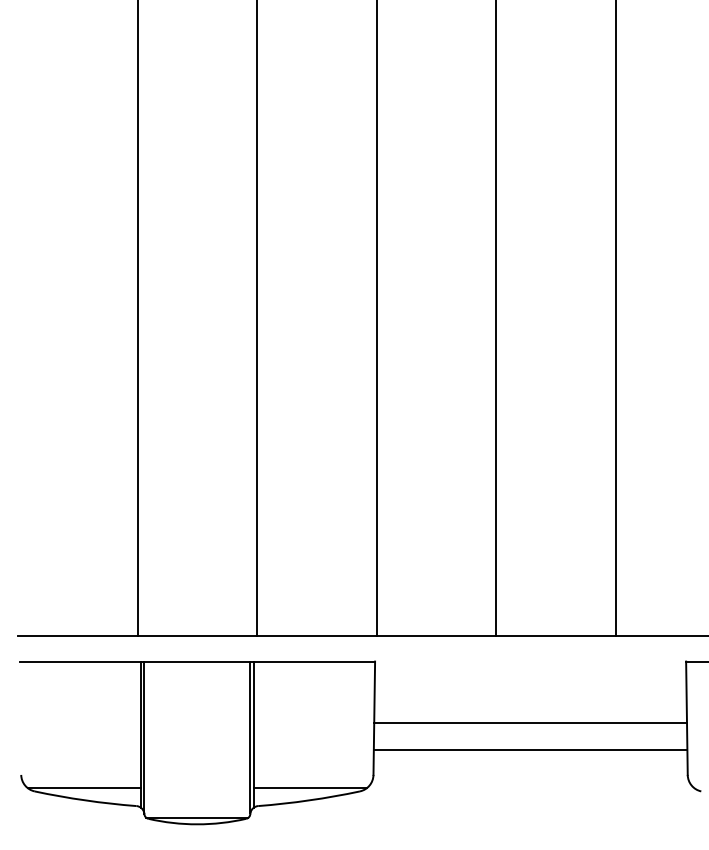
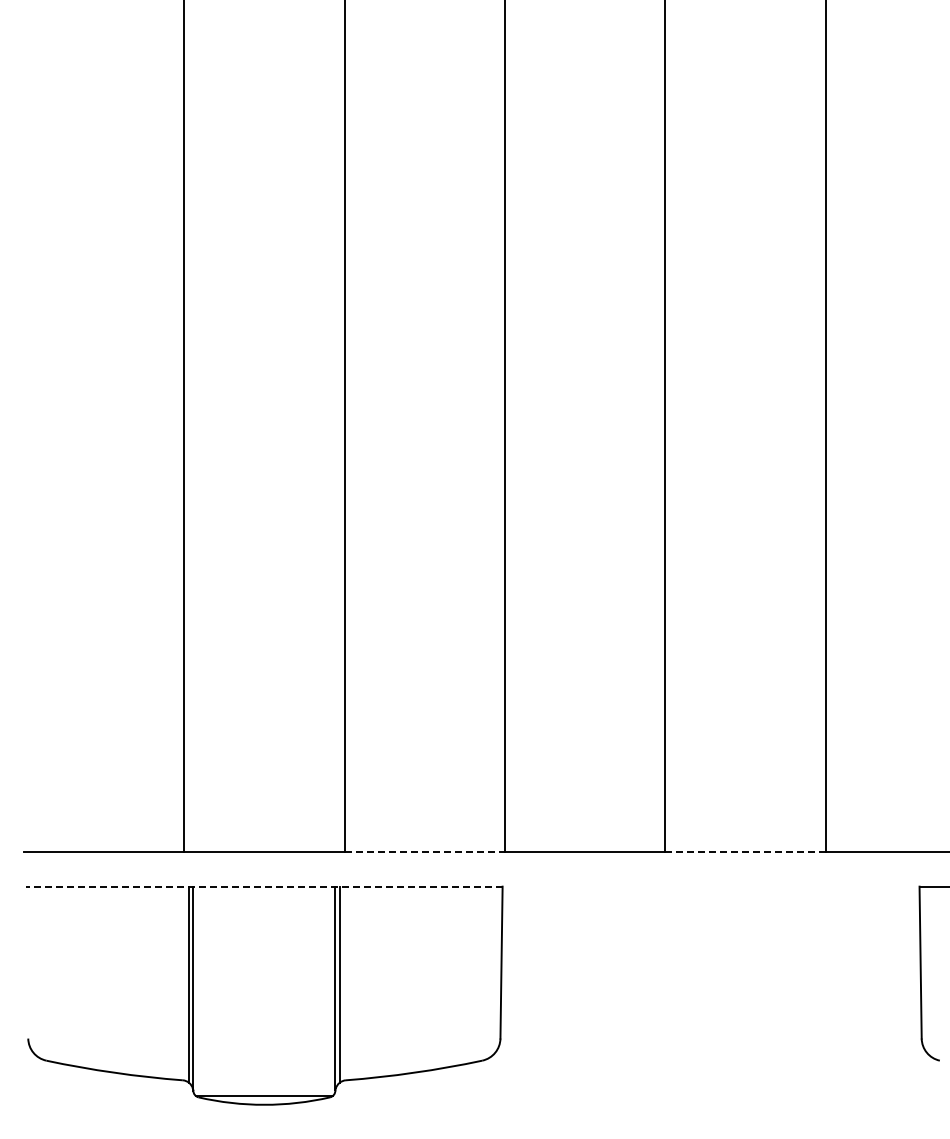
line: (317, 636) -> (425, 852), solid -> dashed
line: (556, 636) -> (745, 852), solid -> dashed
line: (196, 661) -> (263, 886), solid -> dashed
line: (530, 723) -> (710, 969), removed
line: (530, 750) -> (710, 1005), removed
line: (84, 788) -> (112, 1056), removed
line: (310, 788) -> (415, 1056), removed

